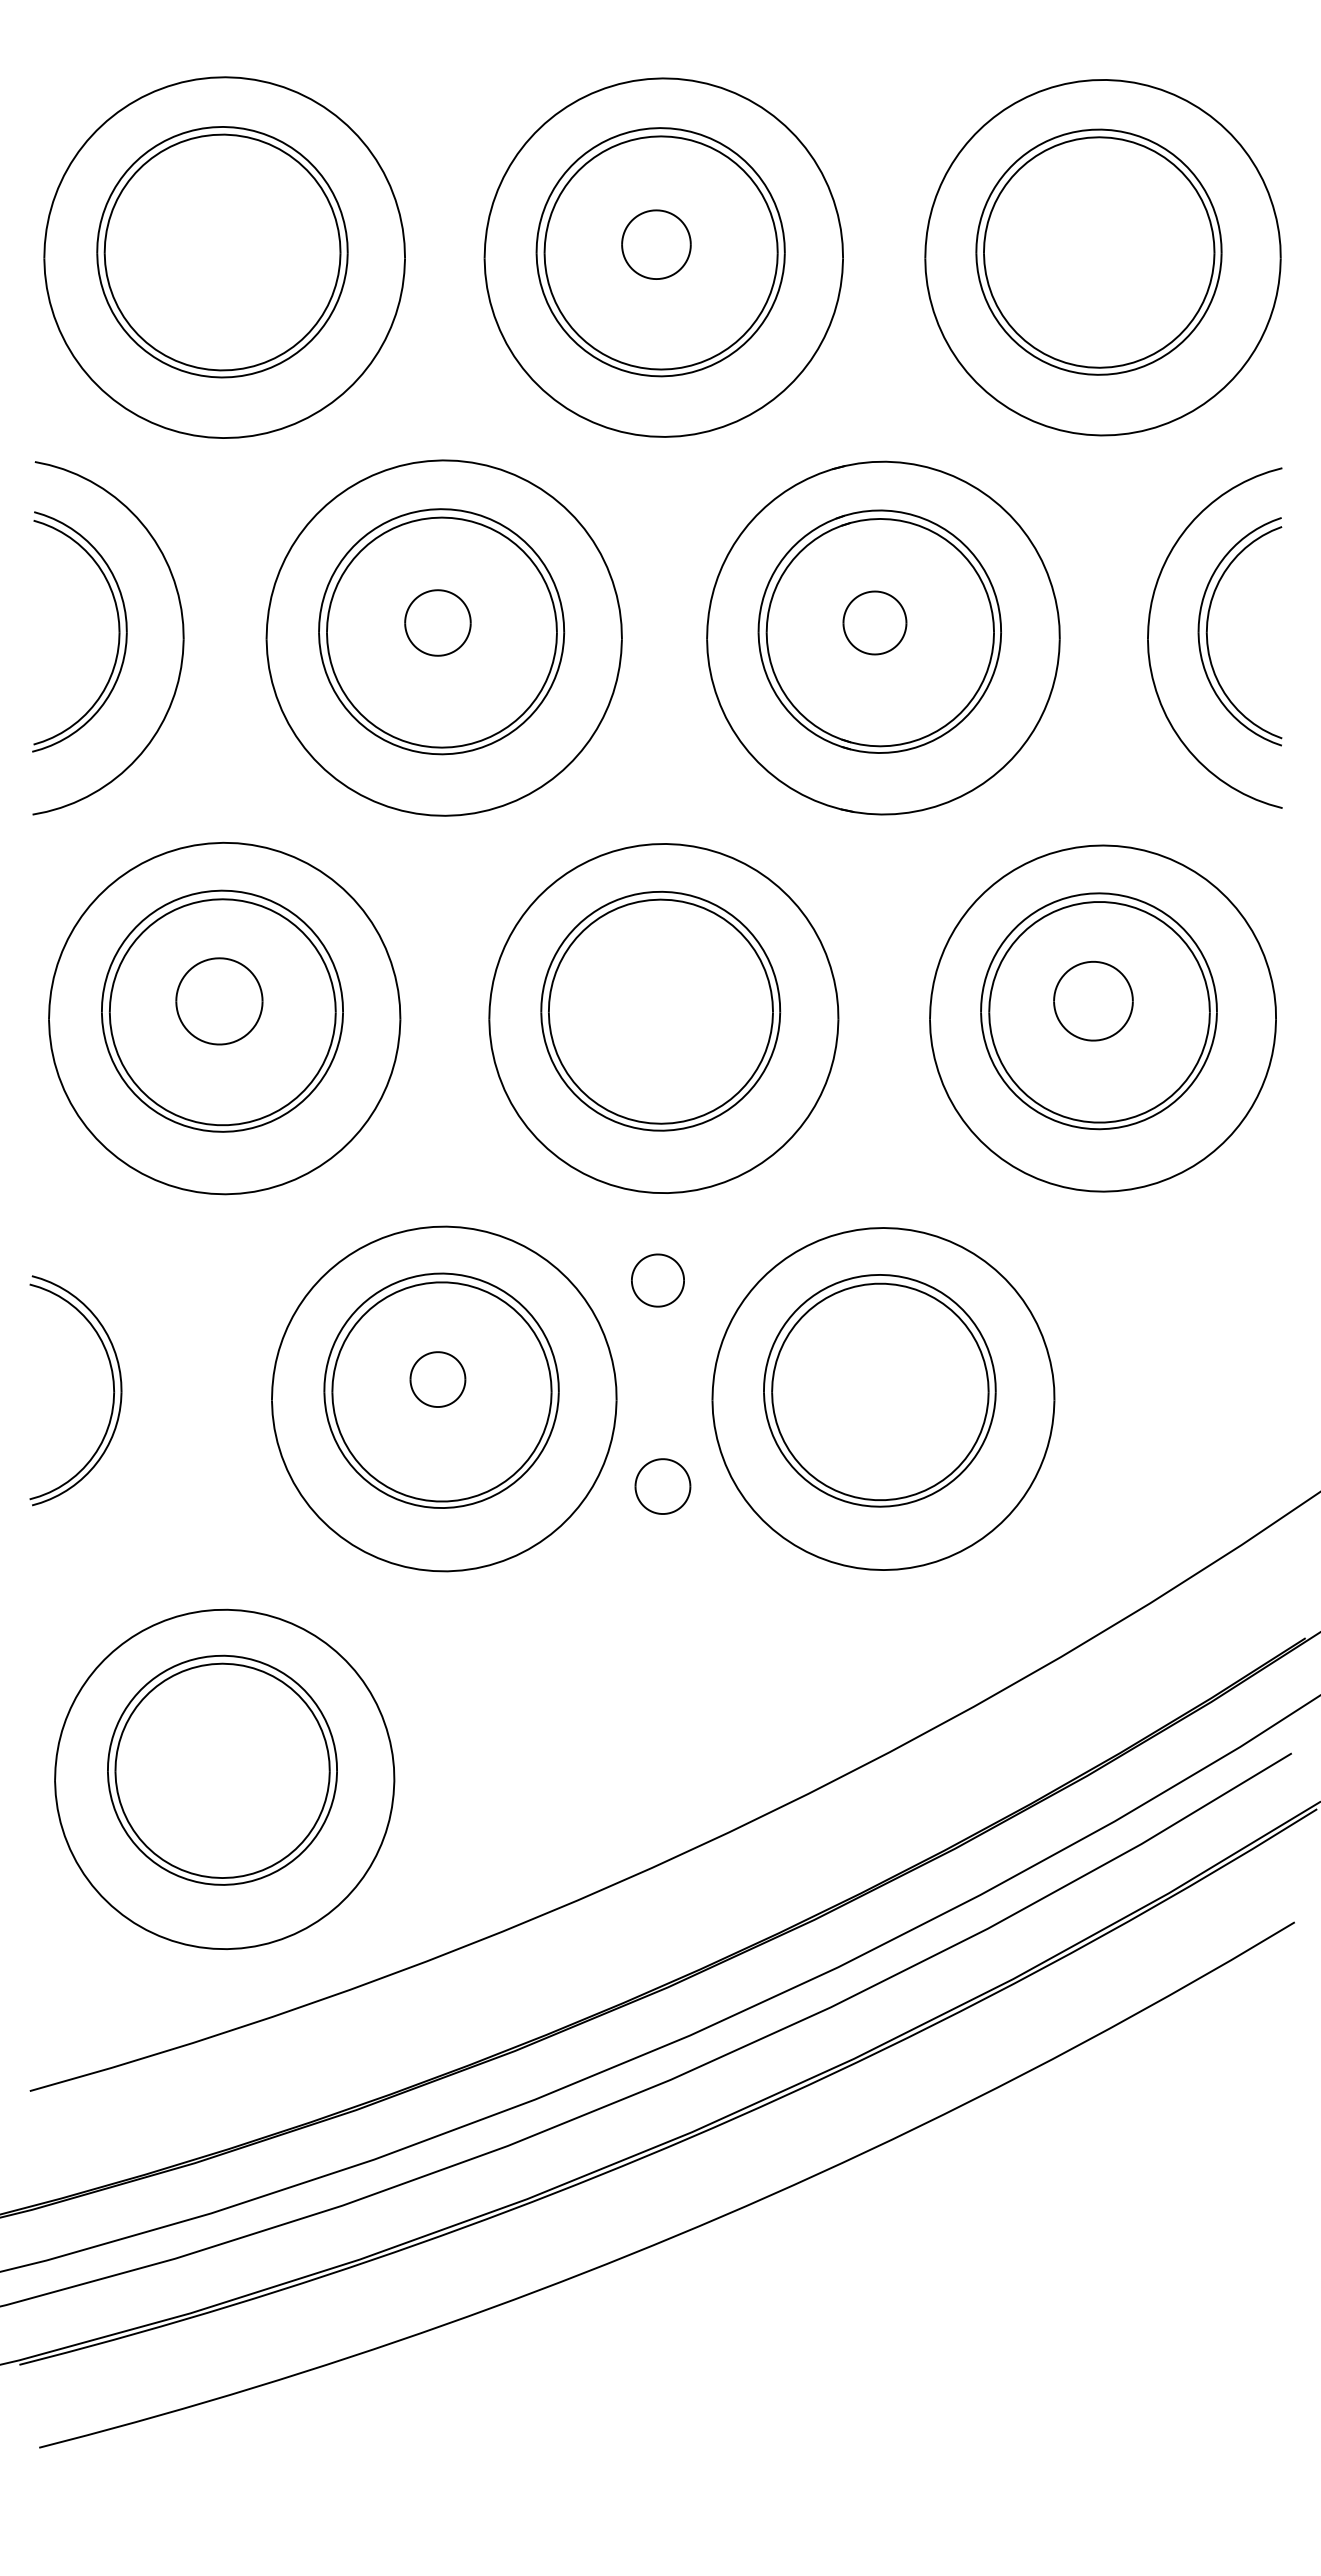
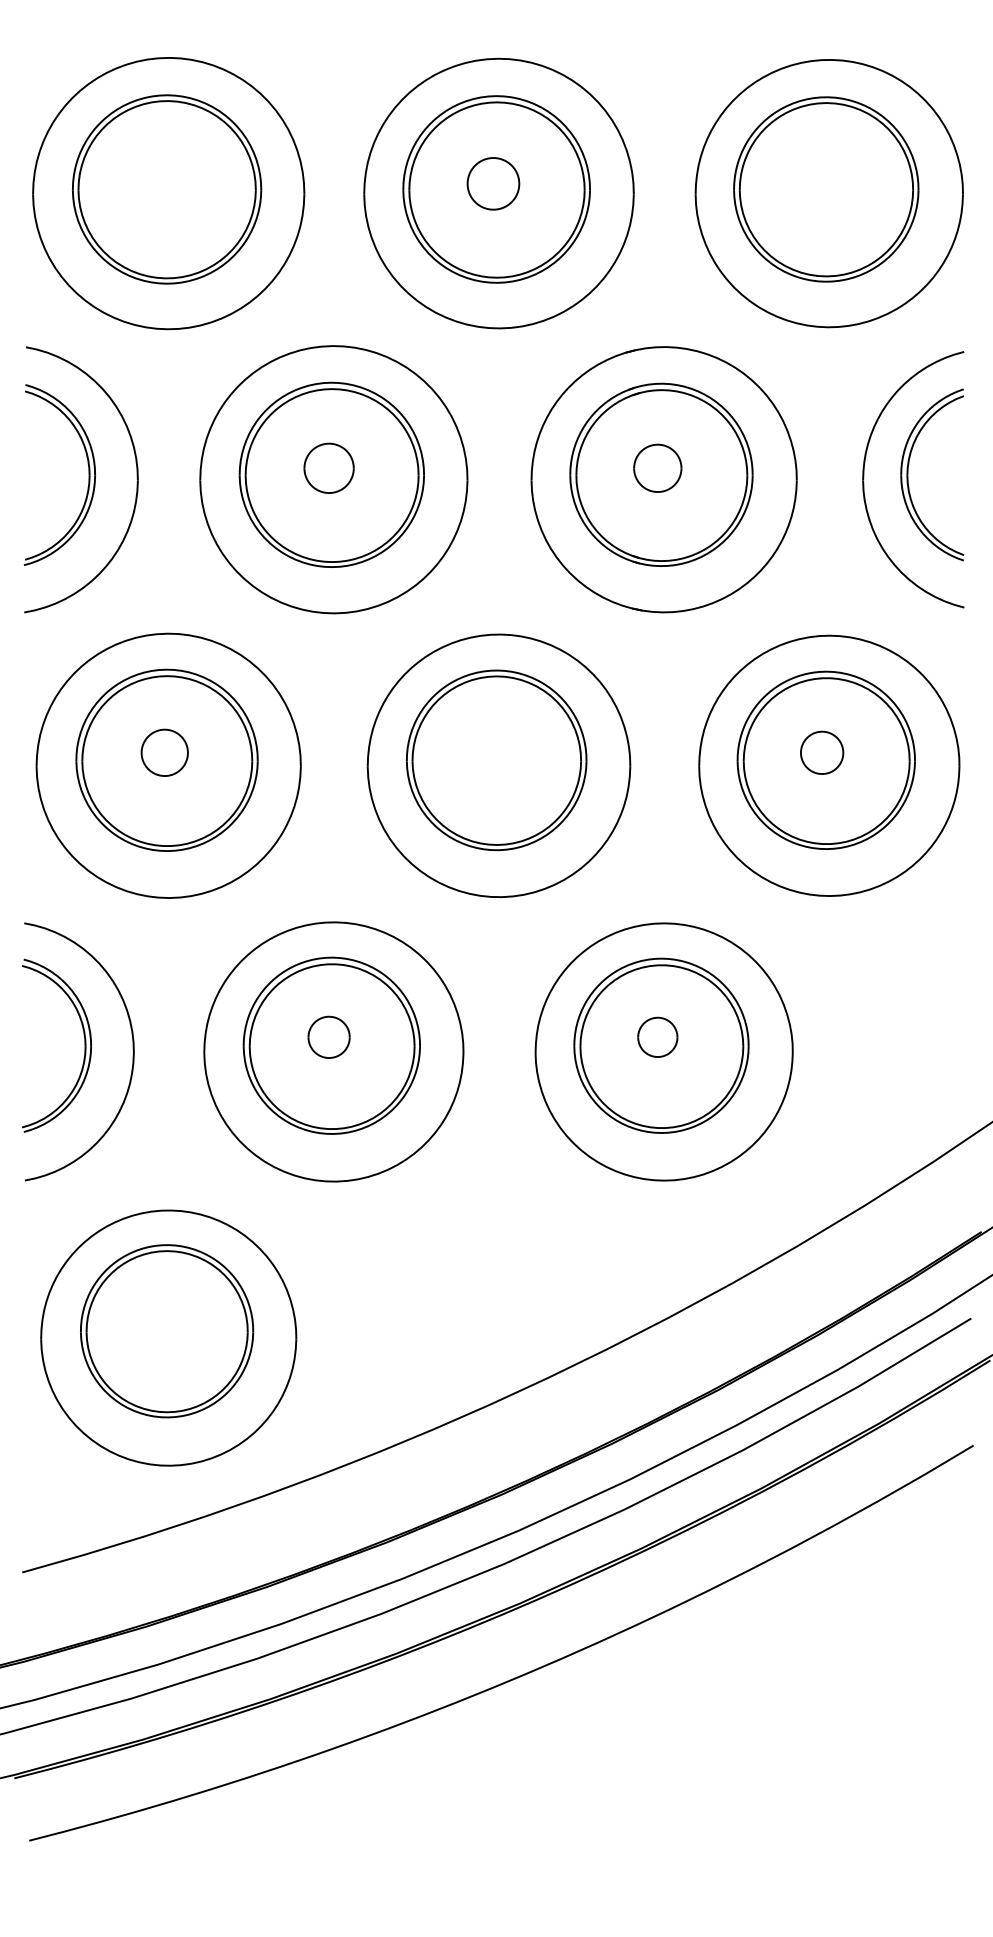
part: (219, 1000) -> (164, 752), size x0.71
part: (1093, 1001) -> (822, 753), size x0.71
part: (657, 1280) -> (657, 1037), moved
part: (177, 1398) -> (133, 1051), added
part: (662, 1486) -> (498, 1117), removed

